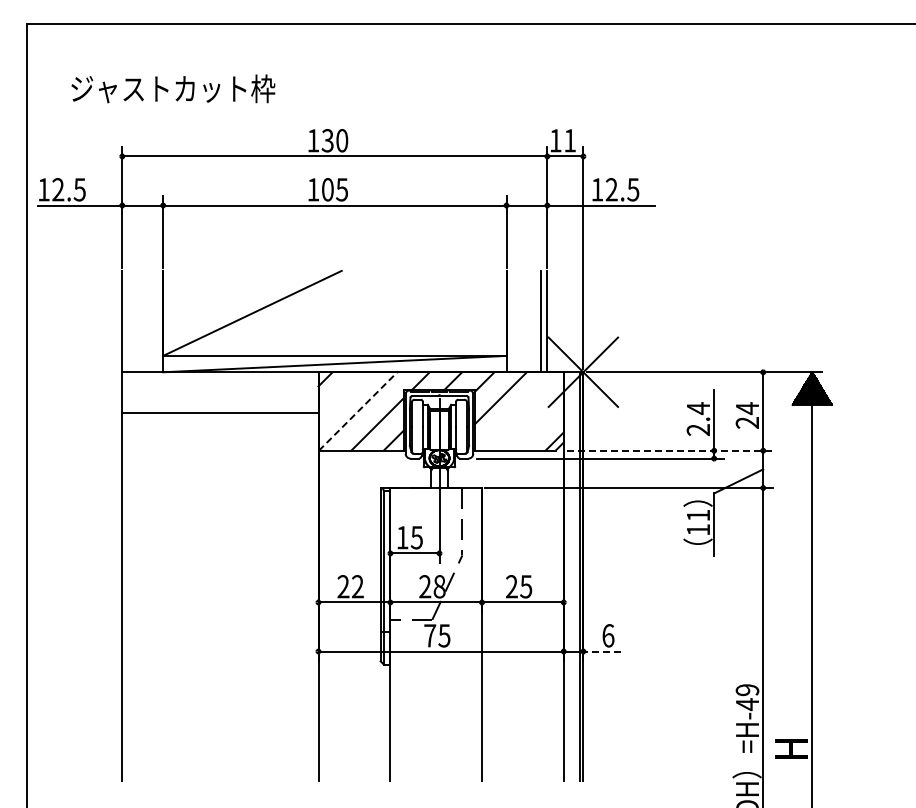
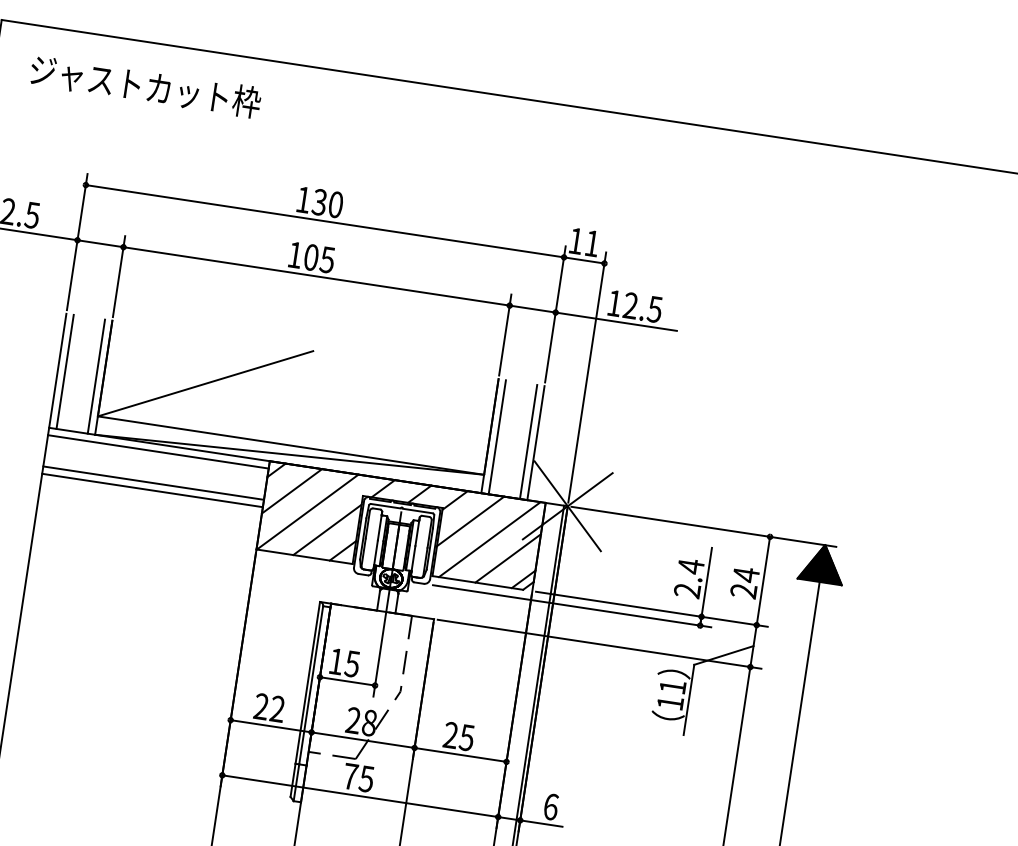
text: (173, 88) -> (145, 86), moved
line: (128, 321) -> (64, 371), added
line: (156, 321) -> (96, 376), added
line: (513, 321) -> (497, 437), added
line: (220, 378) -> (158, 451), added
line: (341, 395) -> (291, 491), added
line: (220, 406) -> (153, 483), added
line: (358, 411) -> (308, 512), dashed -> solid
line: (519, 411) -> (489, 539), added
line: (538, 425) -> (508, 558), added
line: (670, 450) -> (652, 609), dashed -> solid
line: (602, 651) -> (541, 823), dashed -> solid

